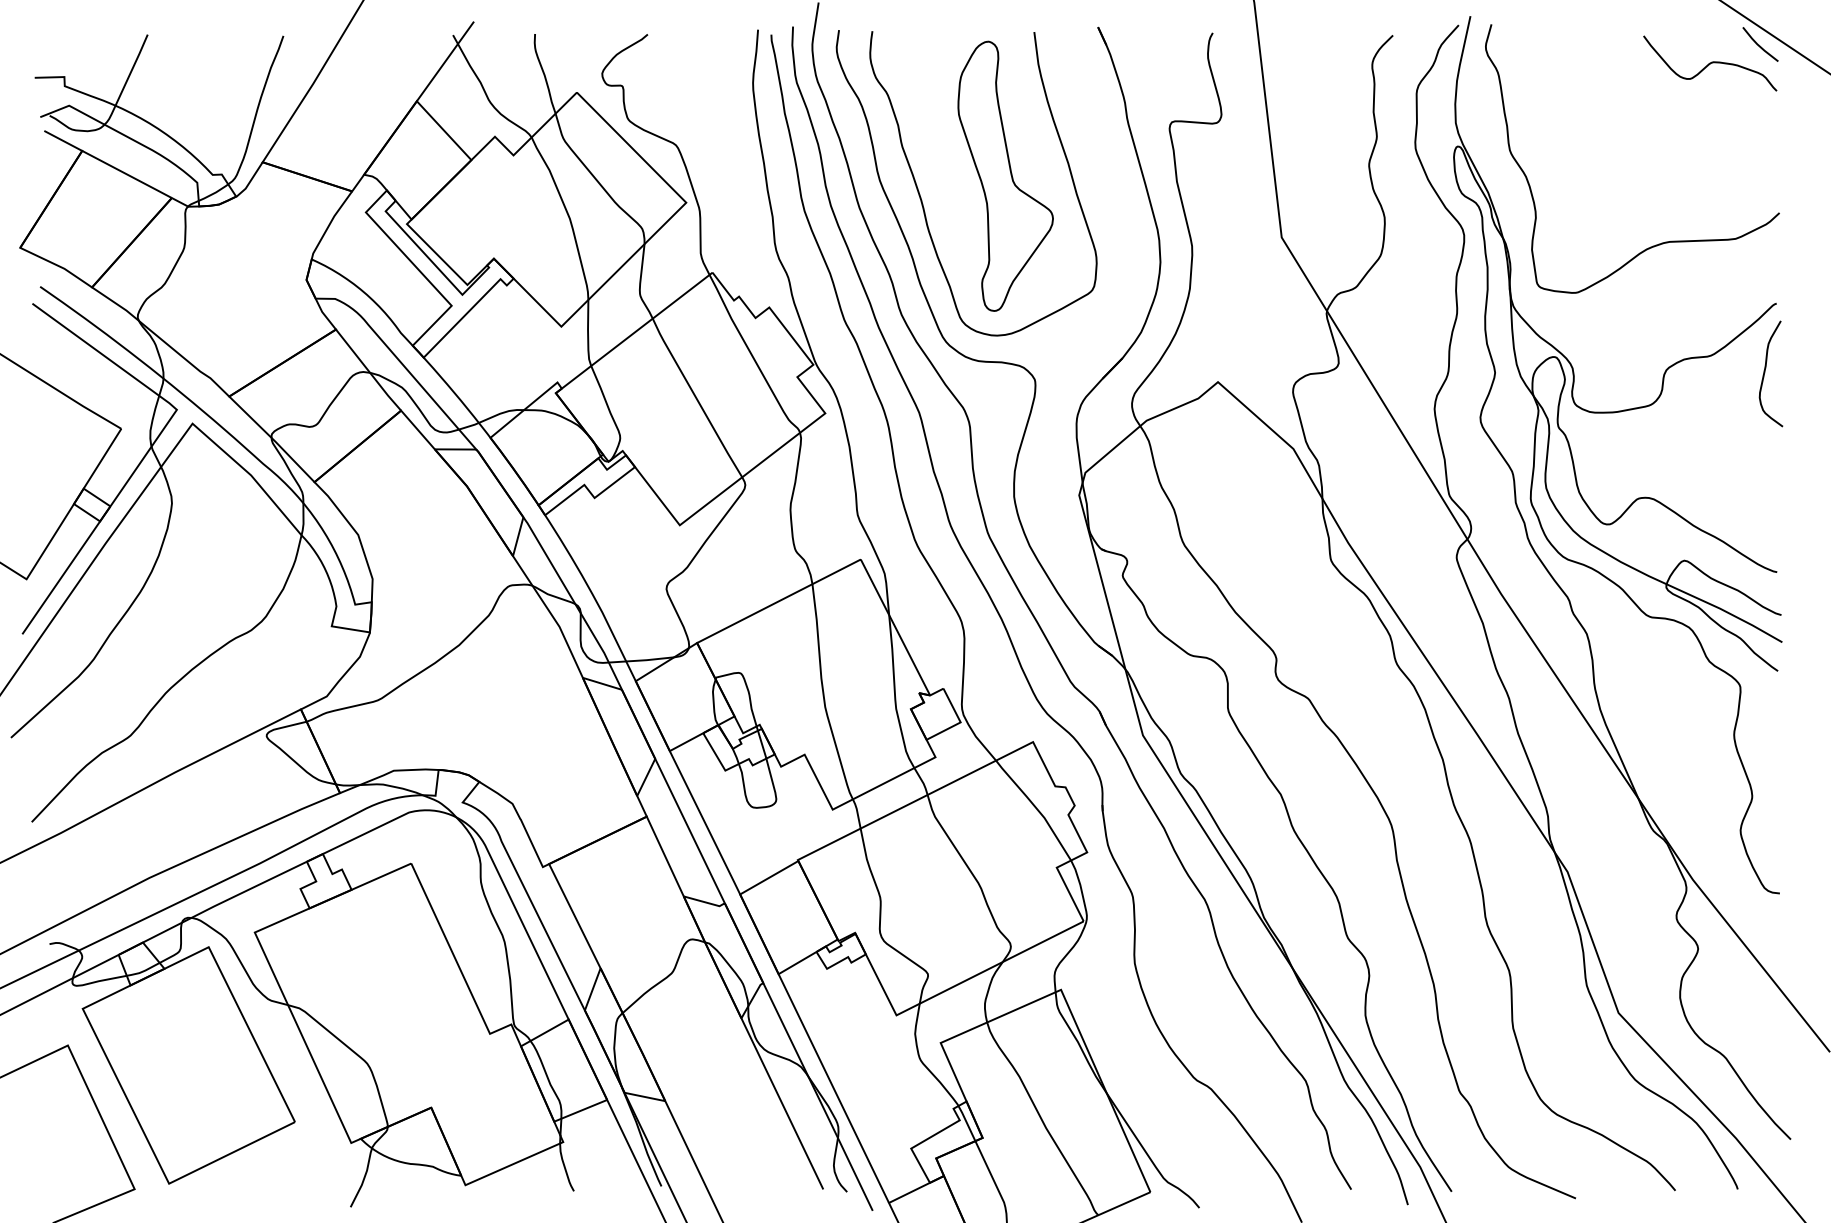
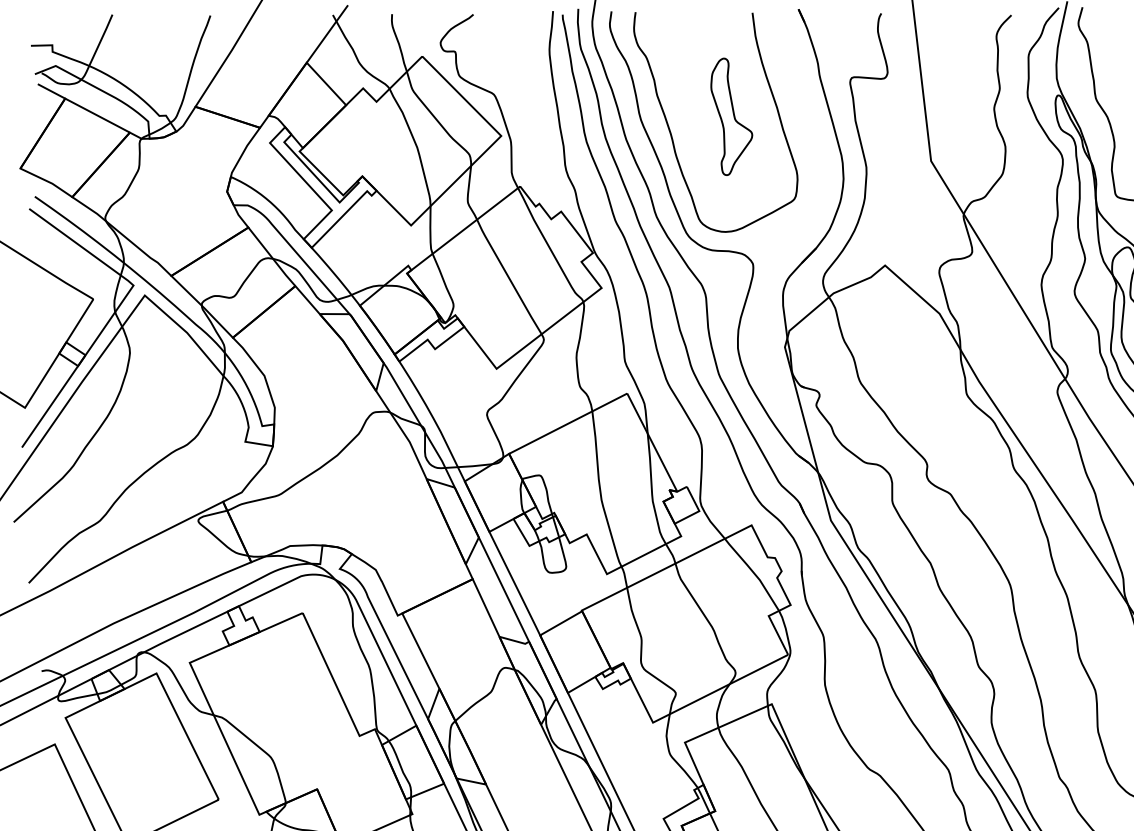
part: (1005, 175) -> (731, 116), size x0.6

